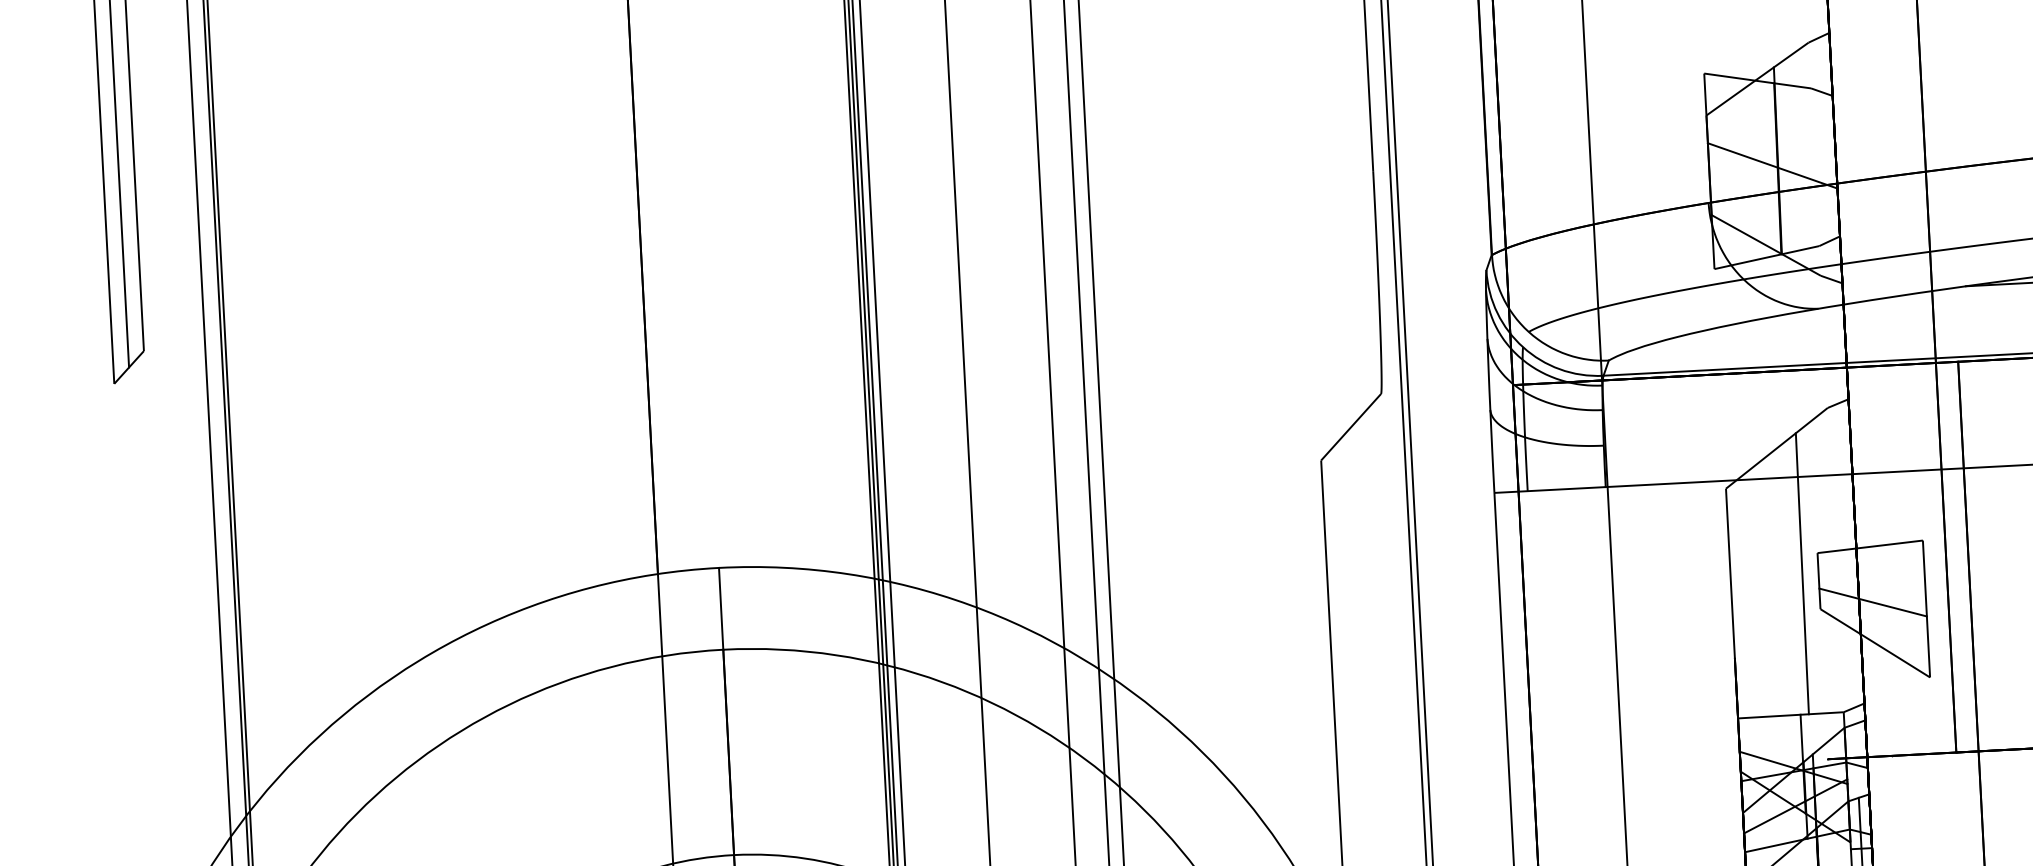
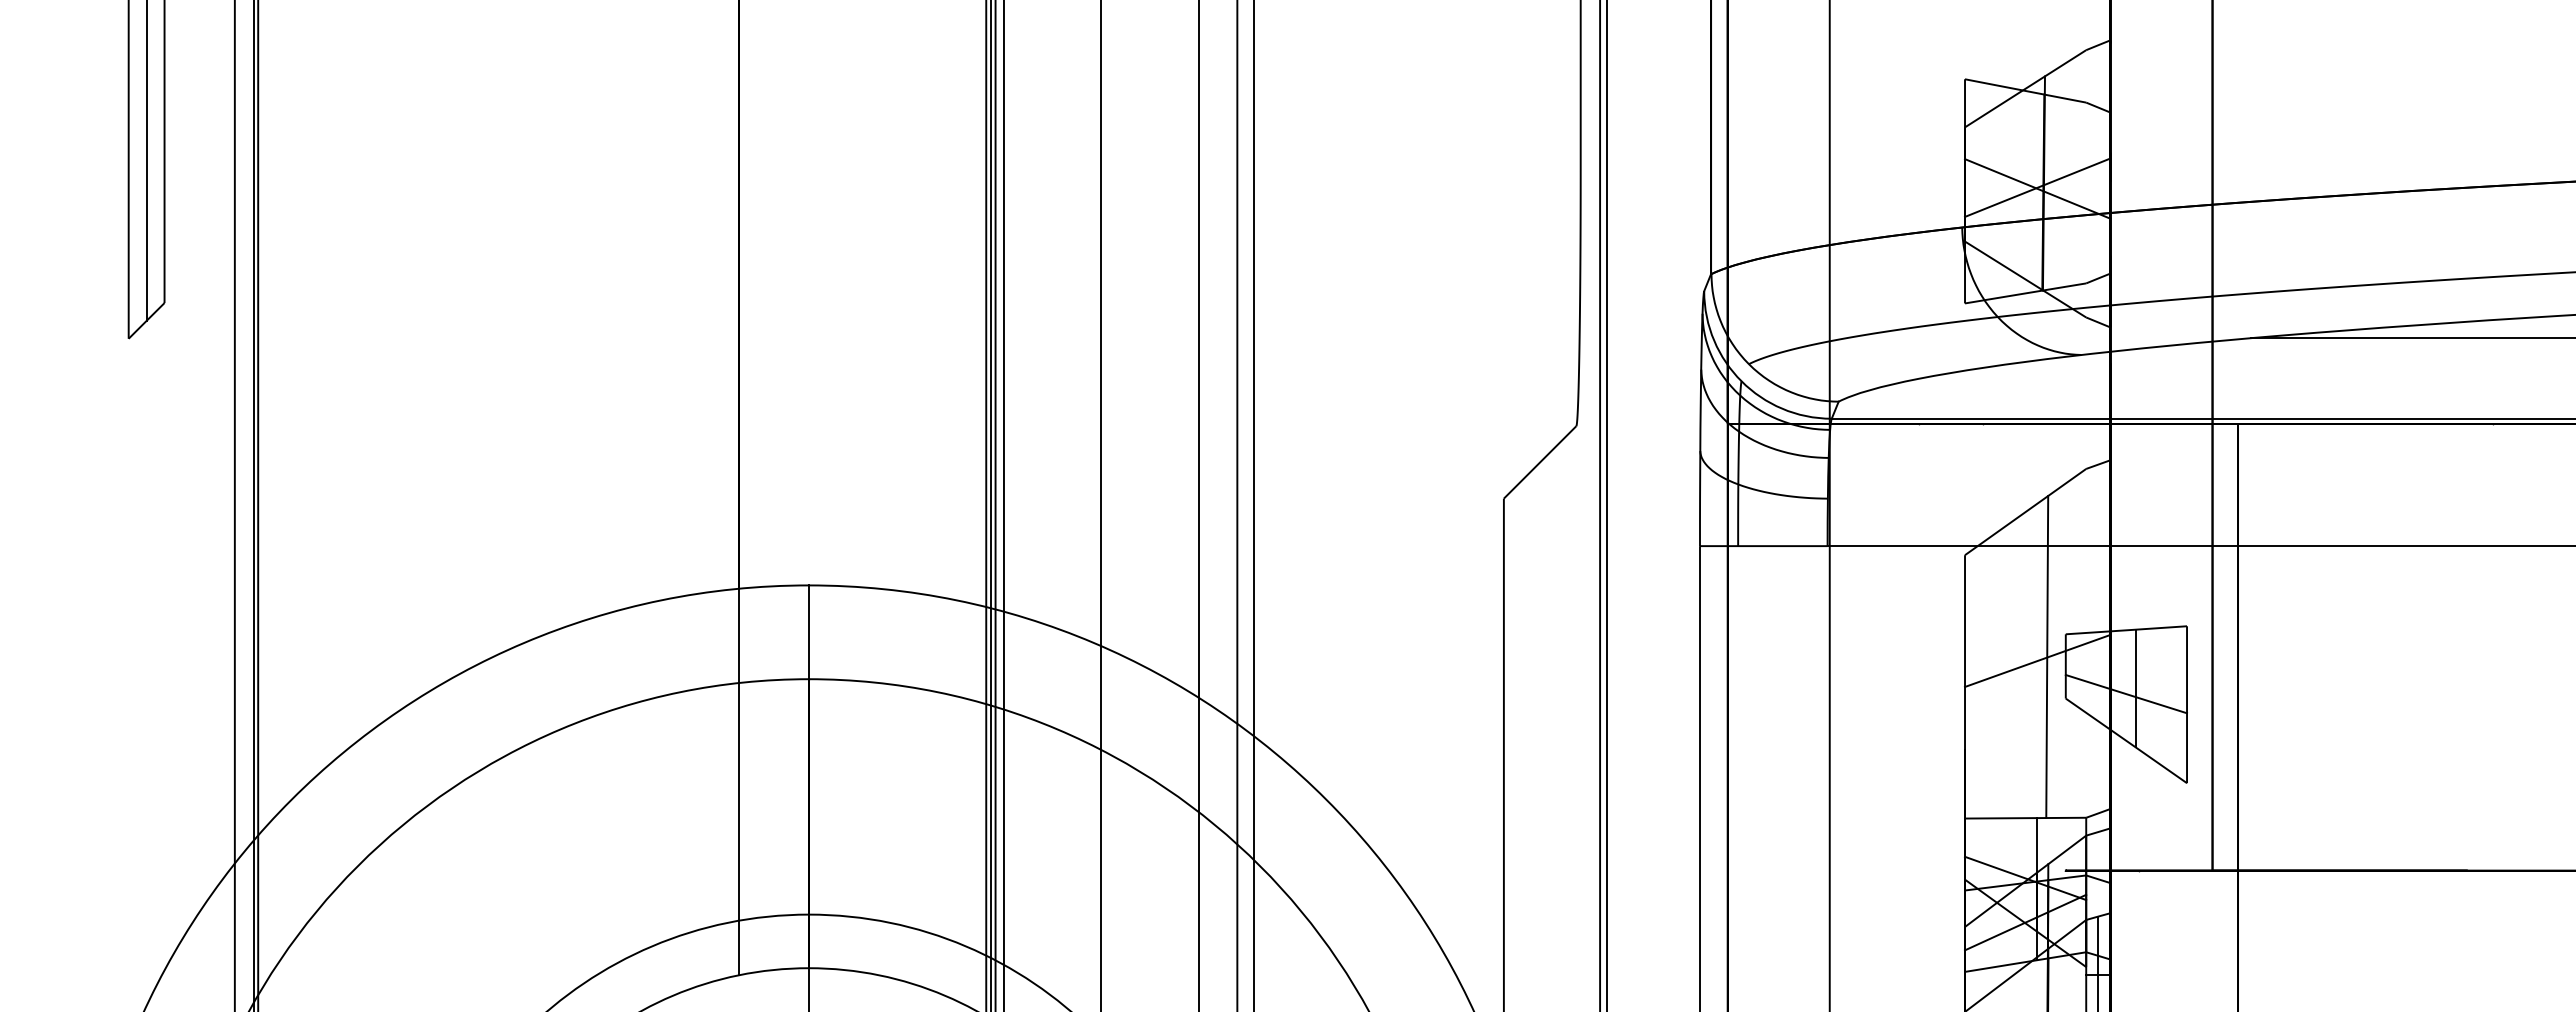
line: (1772, 164) -> (2037, 187), added
line: (1794, 577) -> (2037, 660), added
line: (1880, 597) -> (2135, 688), added

